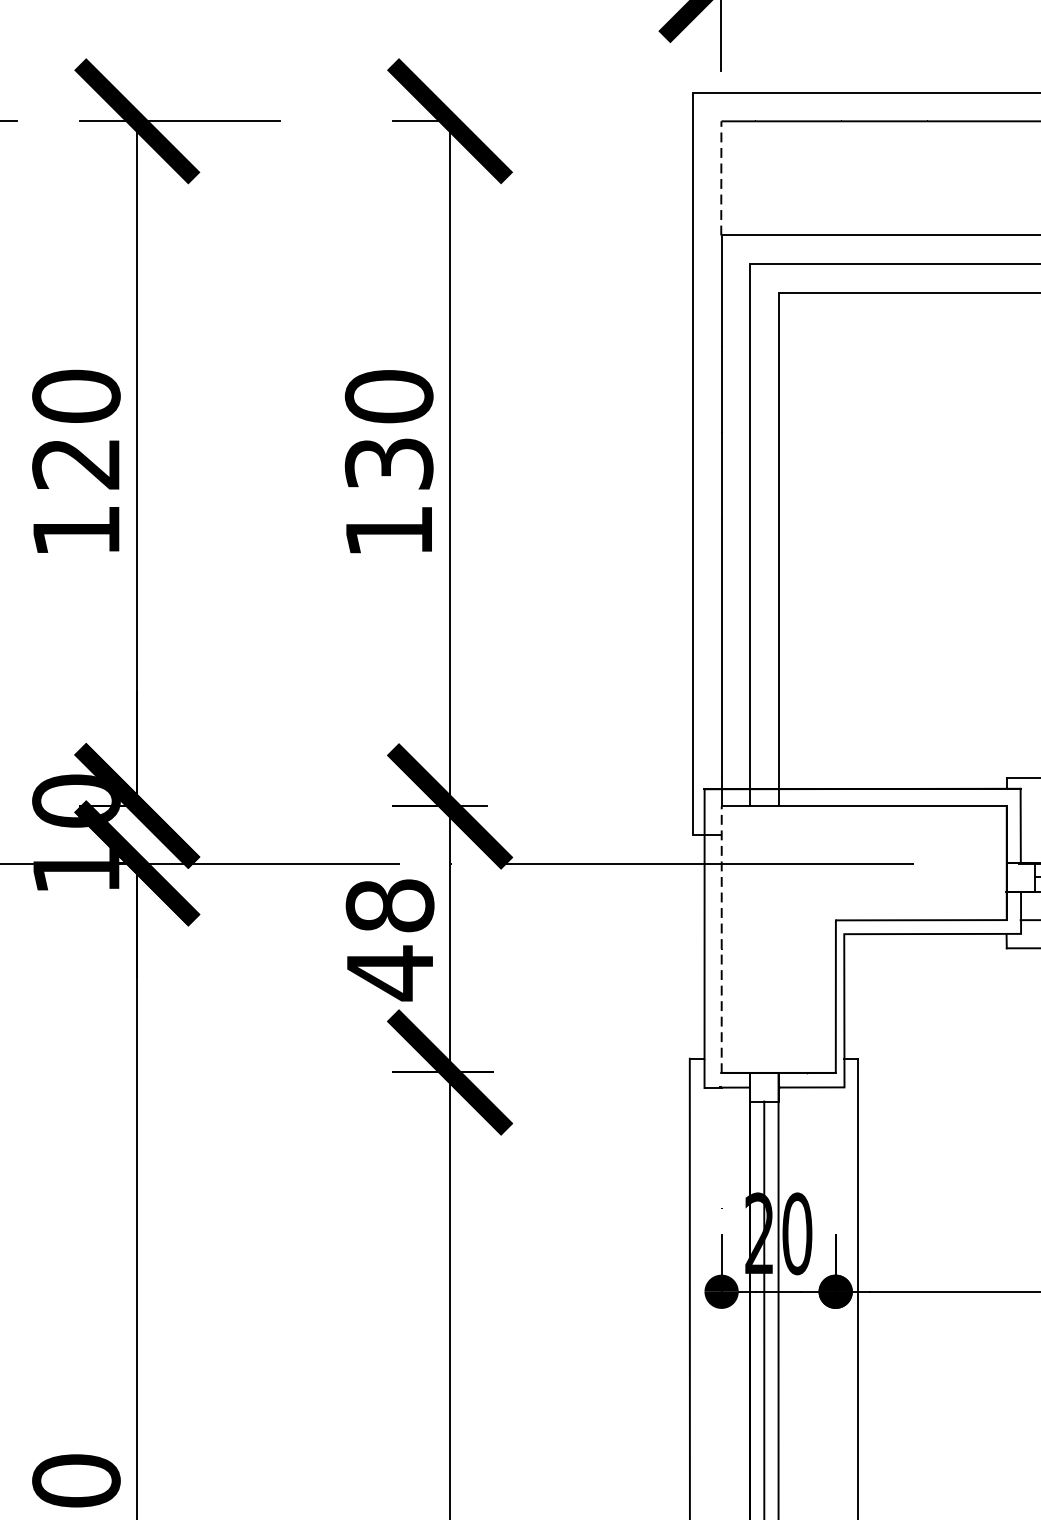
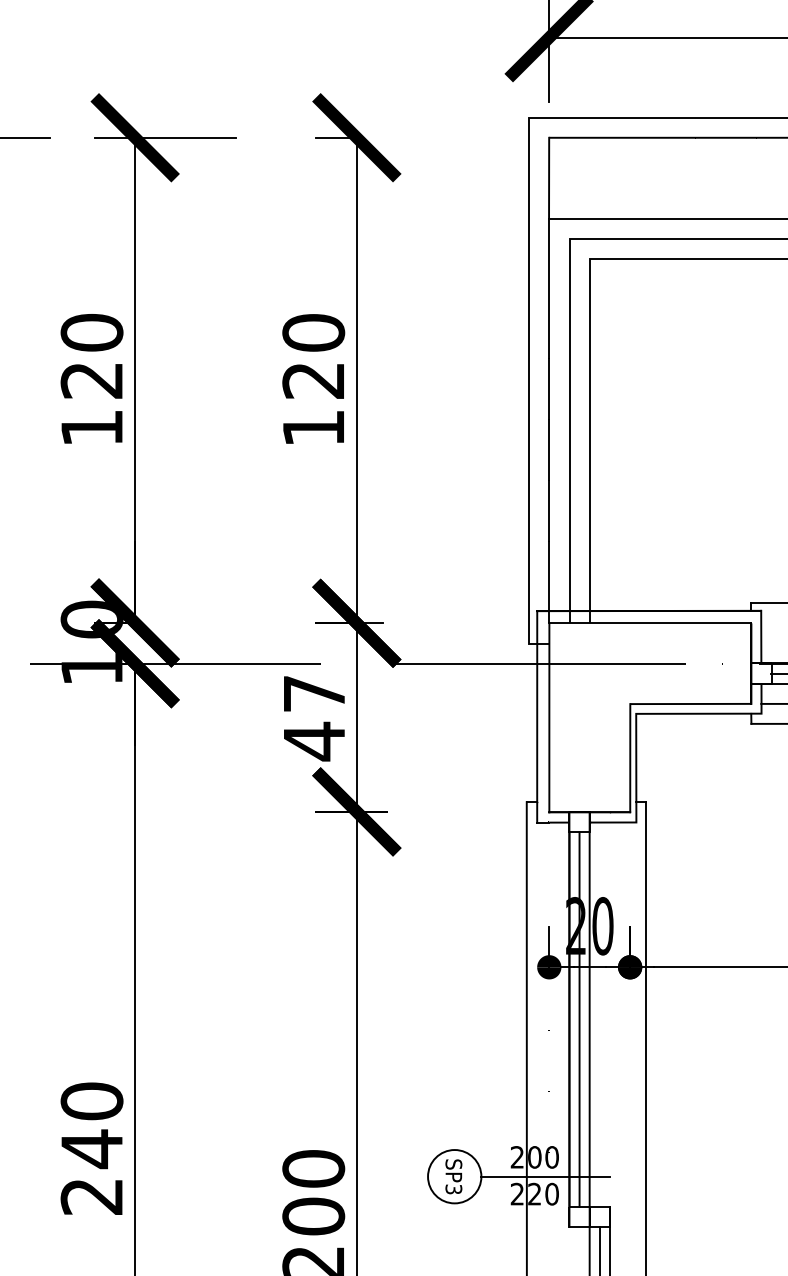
line: (721, 177) -> (549, 177), dashed -> solid
text: (388, 463) -> (313, 380), 130 -> 120
text: (390, 905) -> (314, 693), 48 -> 47
line: (721, 939) -> (549, 717), dashed -> solid

